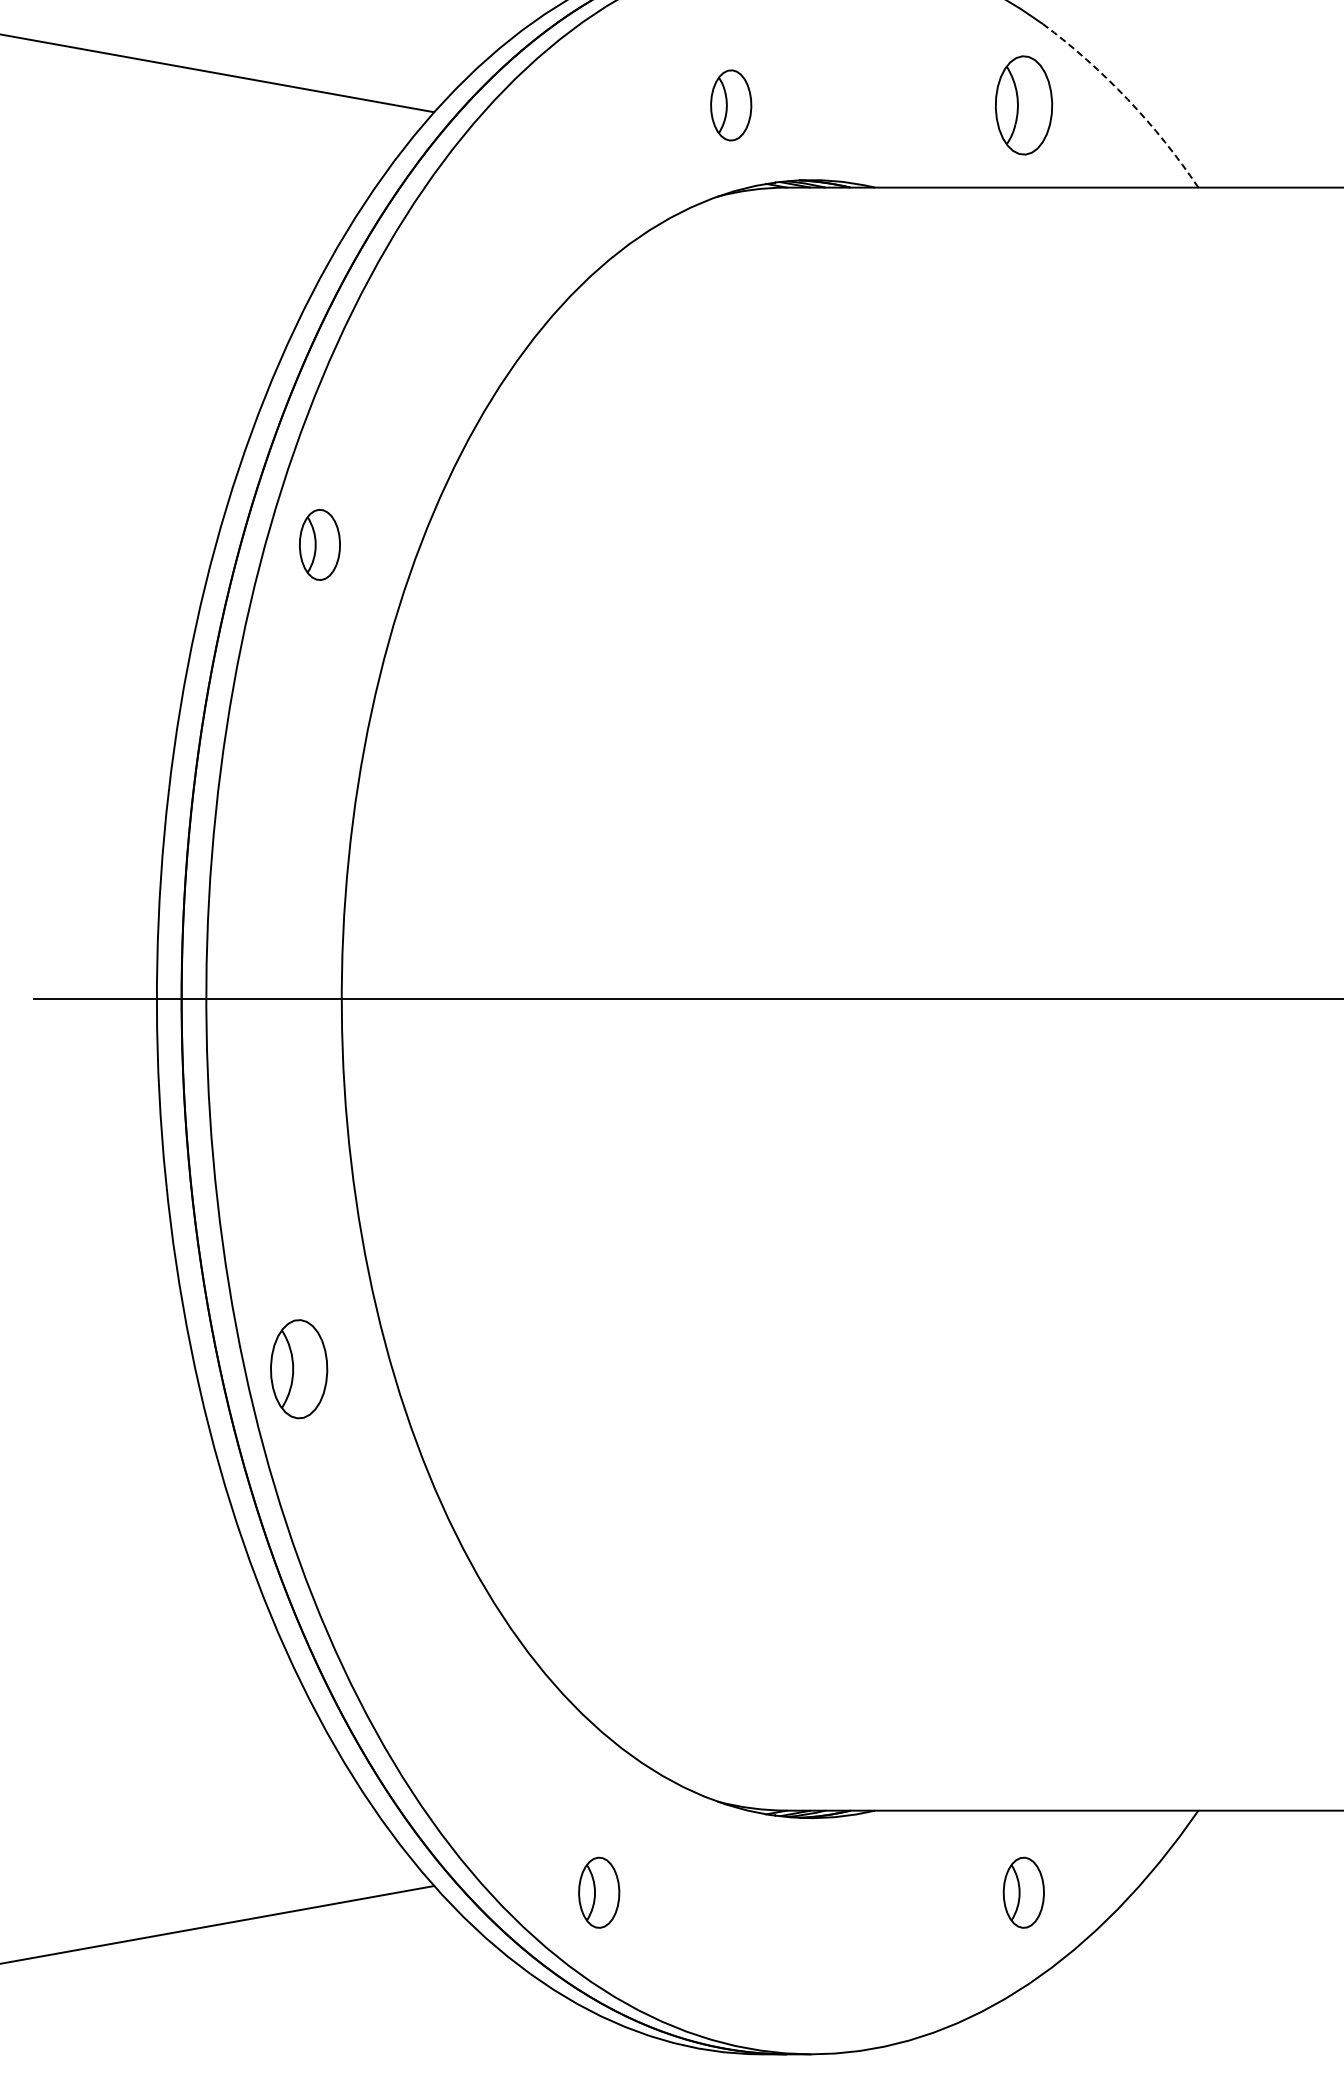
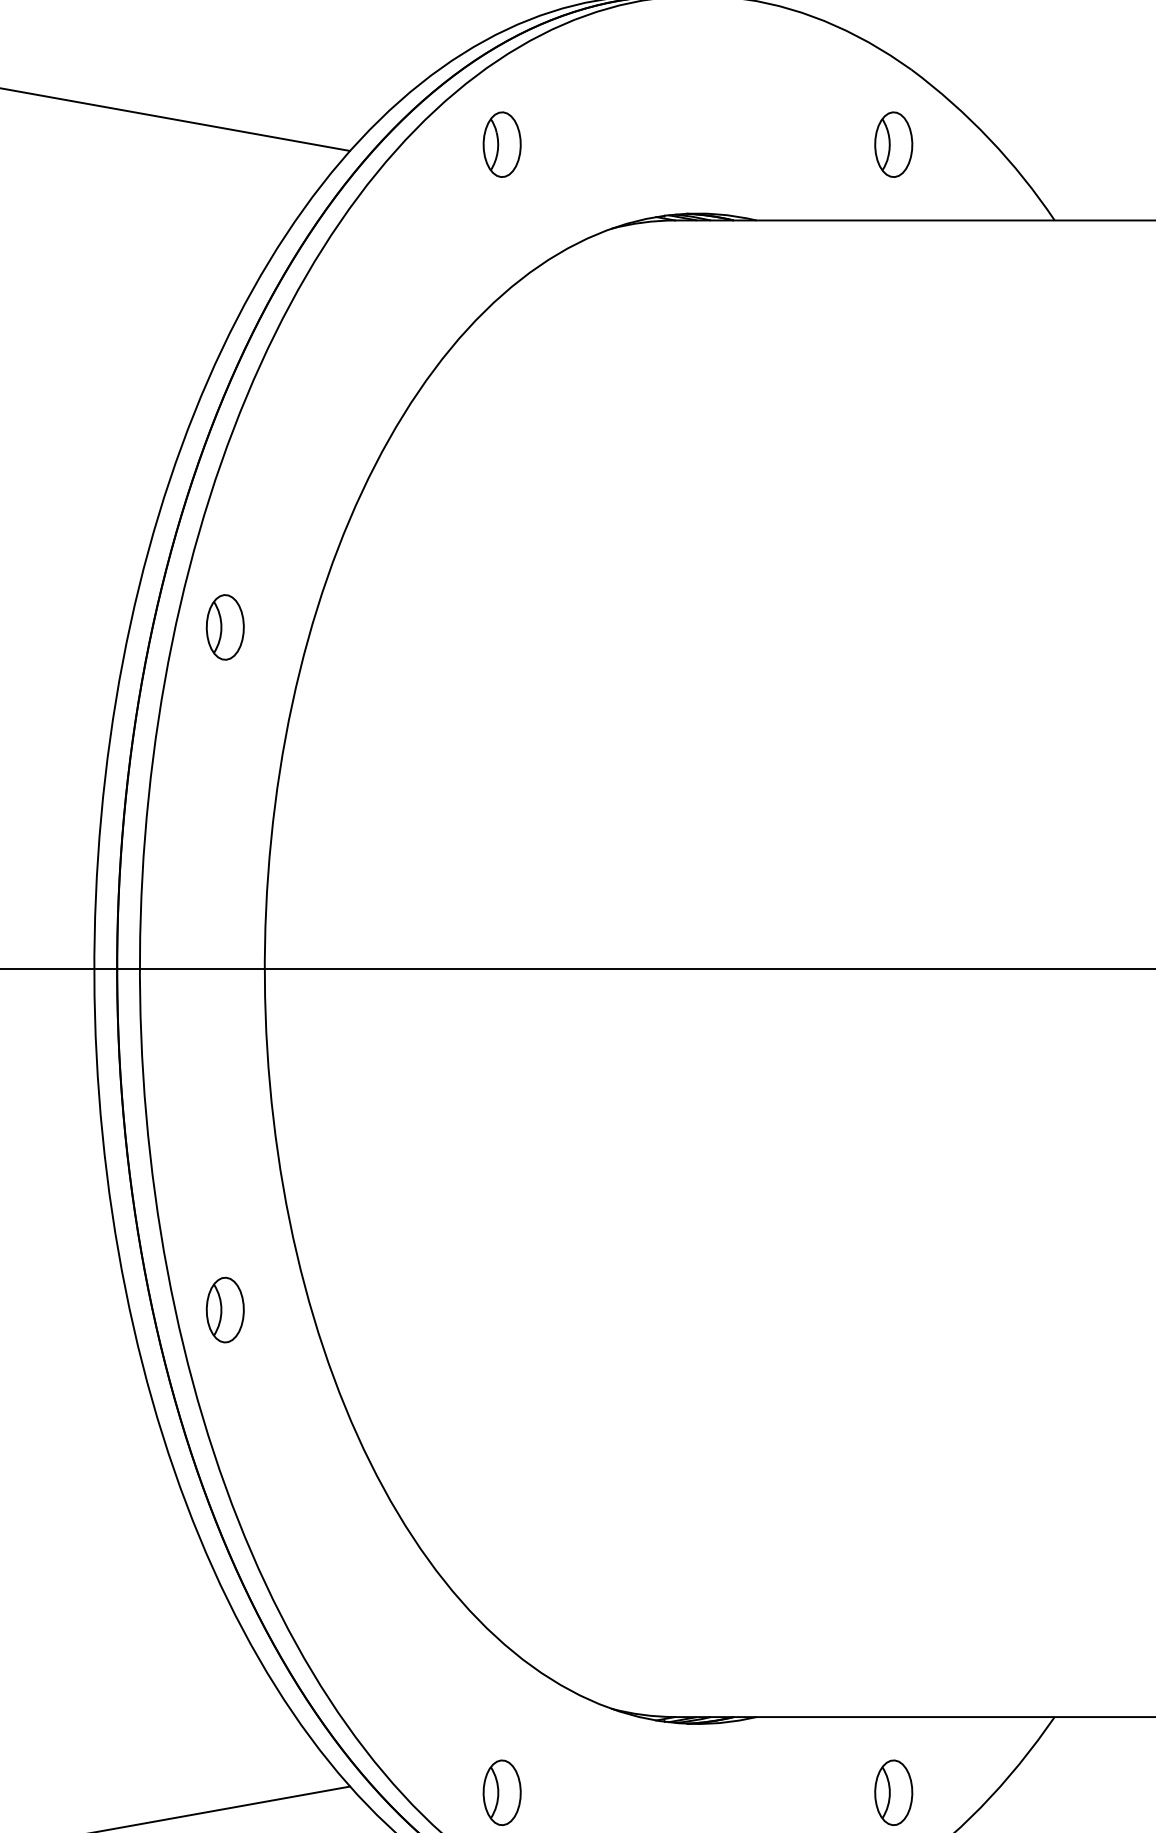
arc: (1127, 99) -> (989, 139), dashed -> solid
part: (731, 105) -> (502, 144), moved
part: (1023, 105) -> (893, 144), size x0.71
part: (319, 544) -> (224, 627), moved
part: (298, 1369) -> (224, 1310), size x0.71

